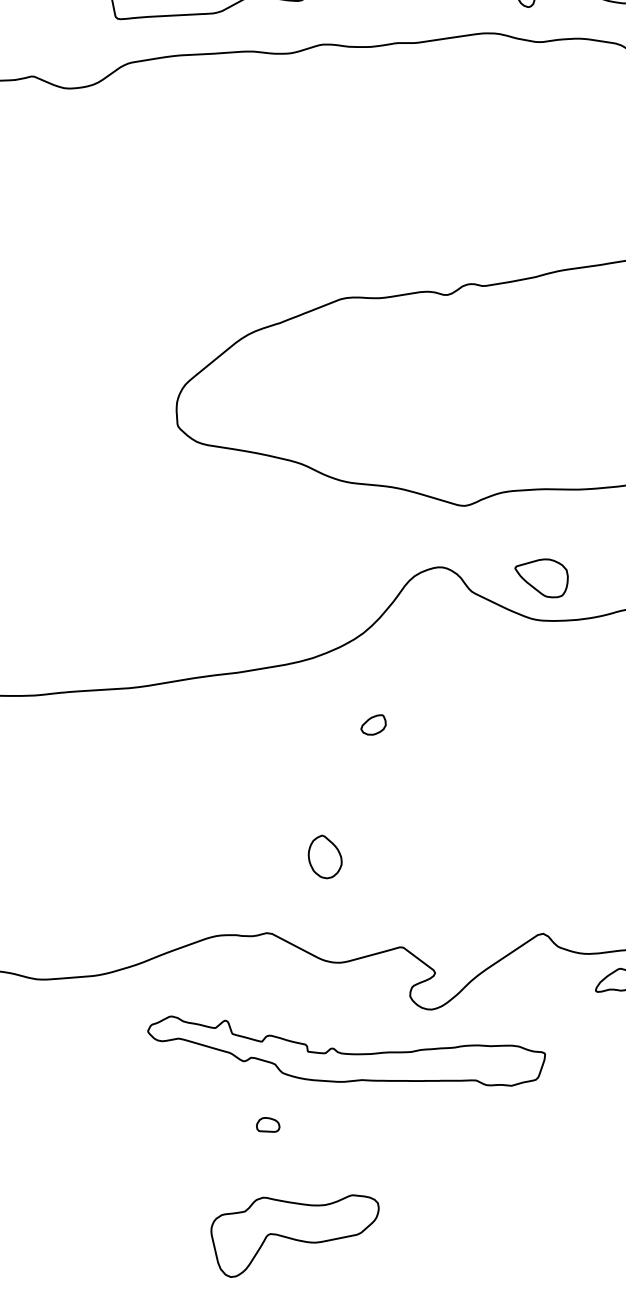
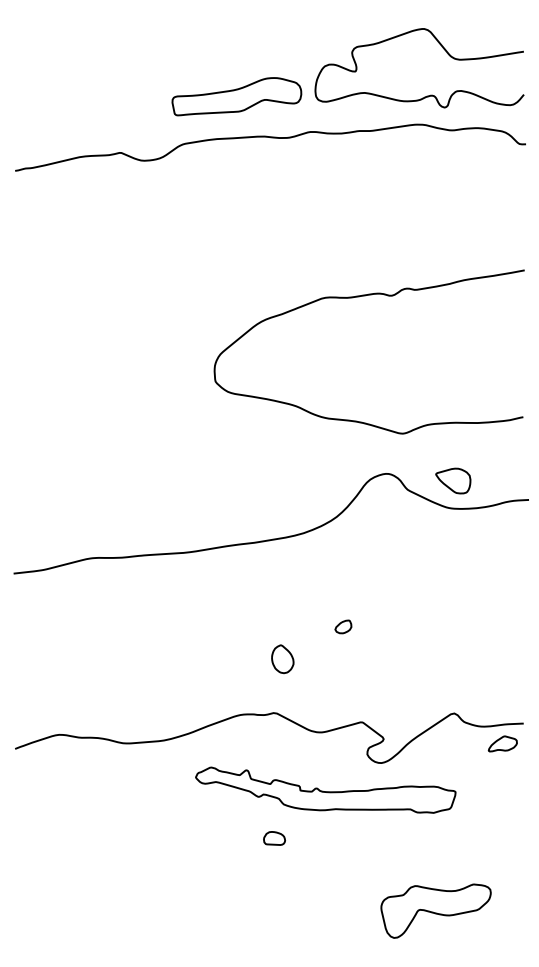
part: (373, 724) -> (343, 626), moved
part: (324, 857) -> (282, 659), moved
part: (268, 1124) -> (274, 838), size x1.43
part: (294, 1235) -> (435, 910), moved

